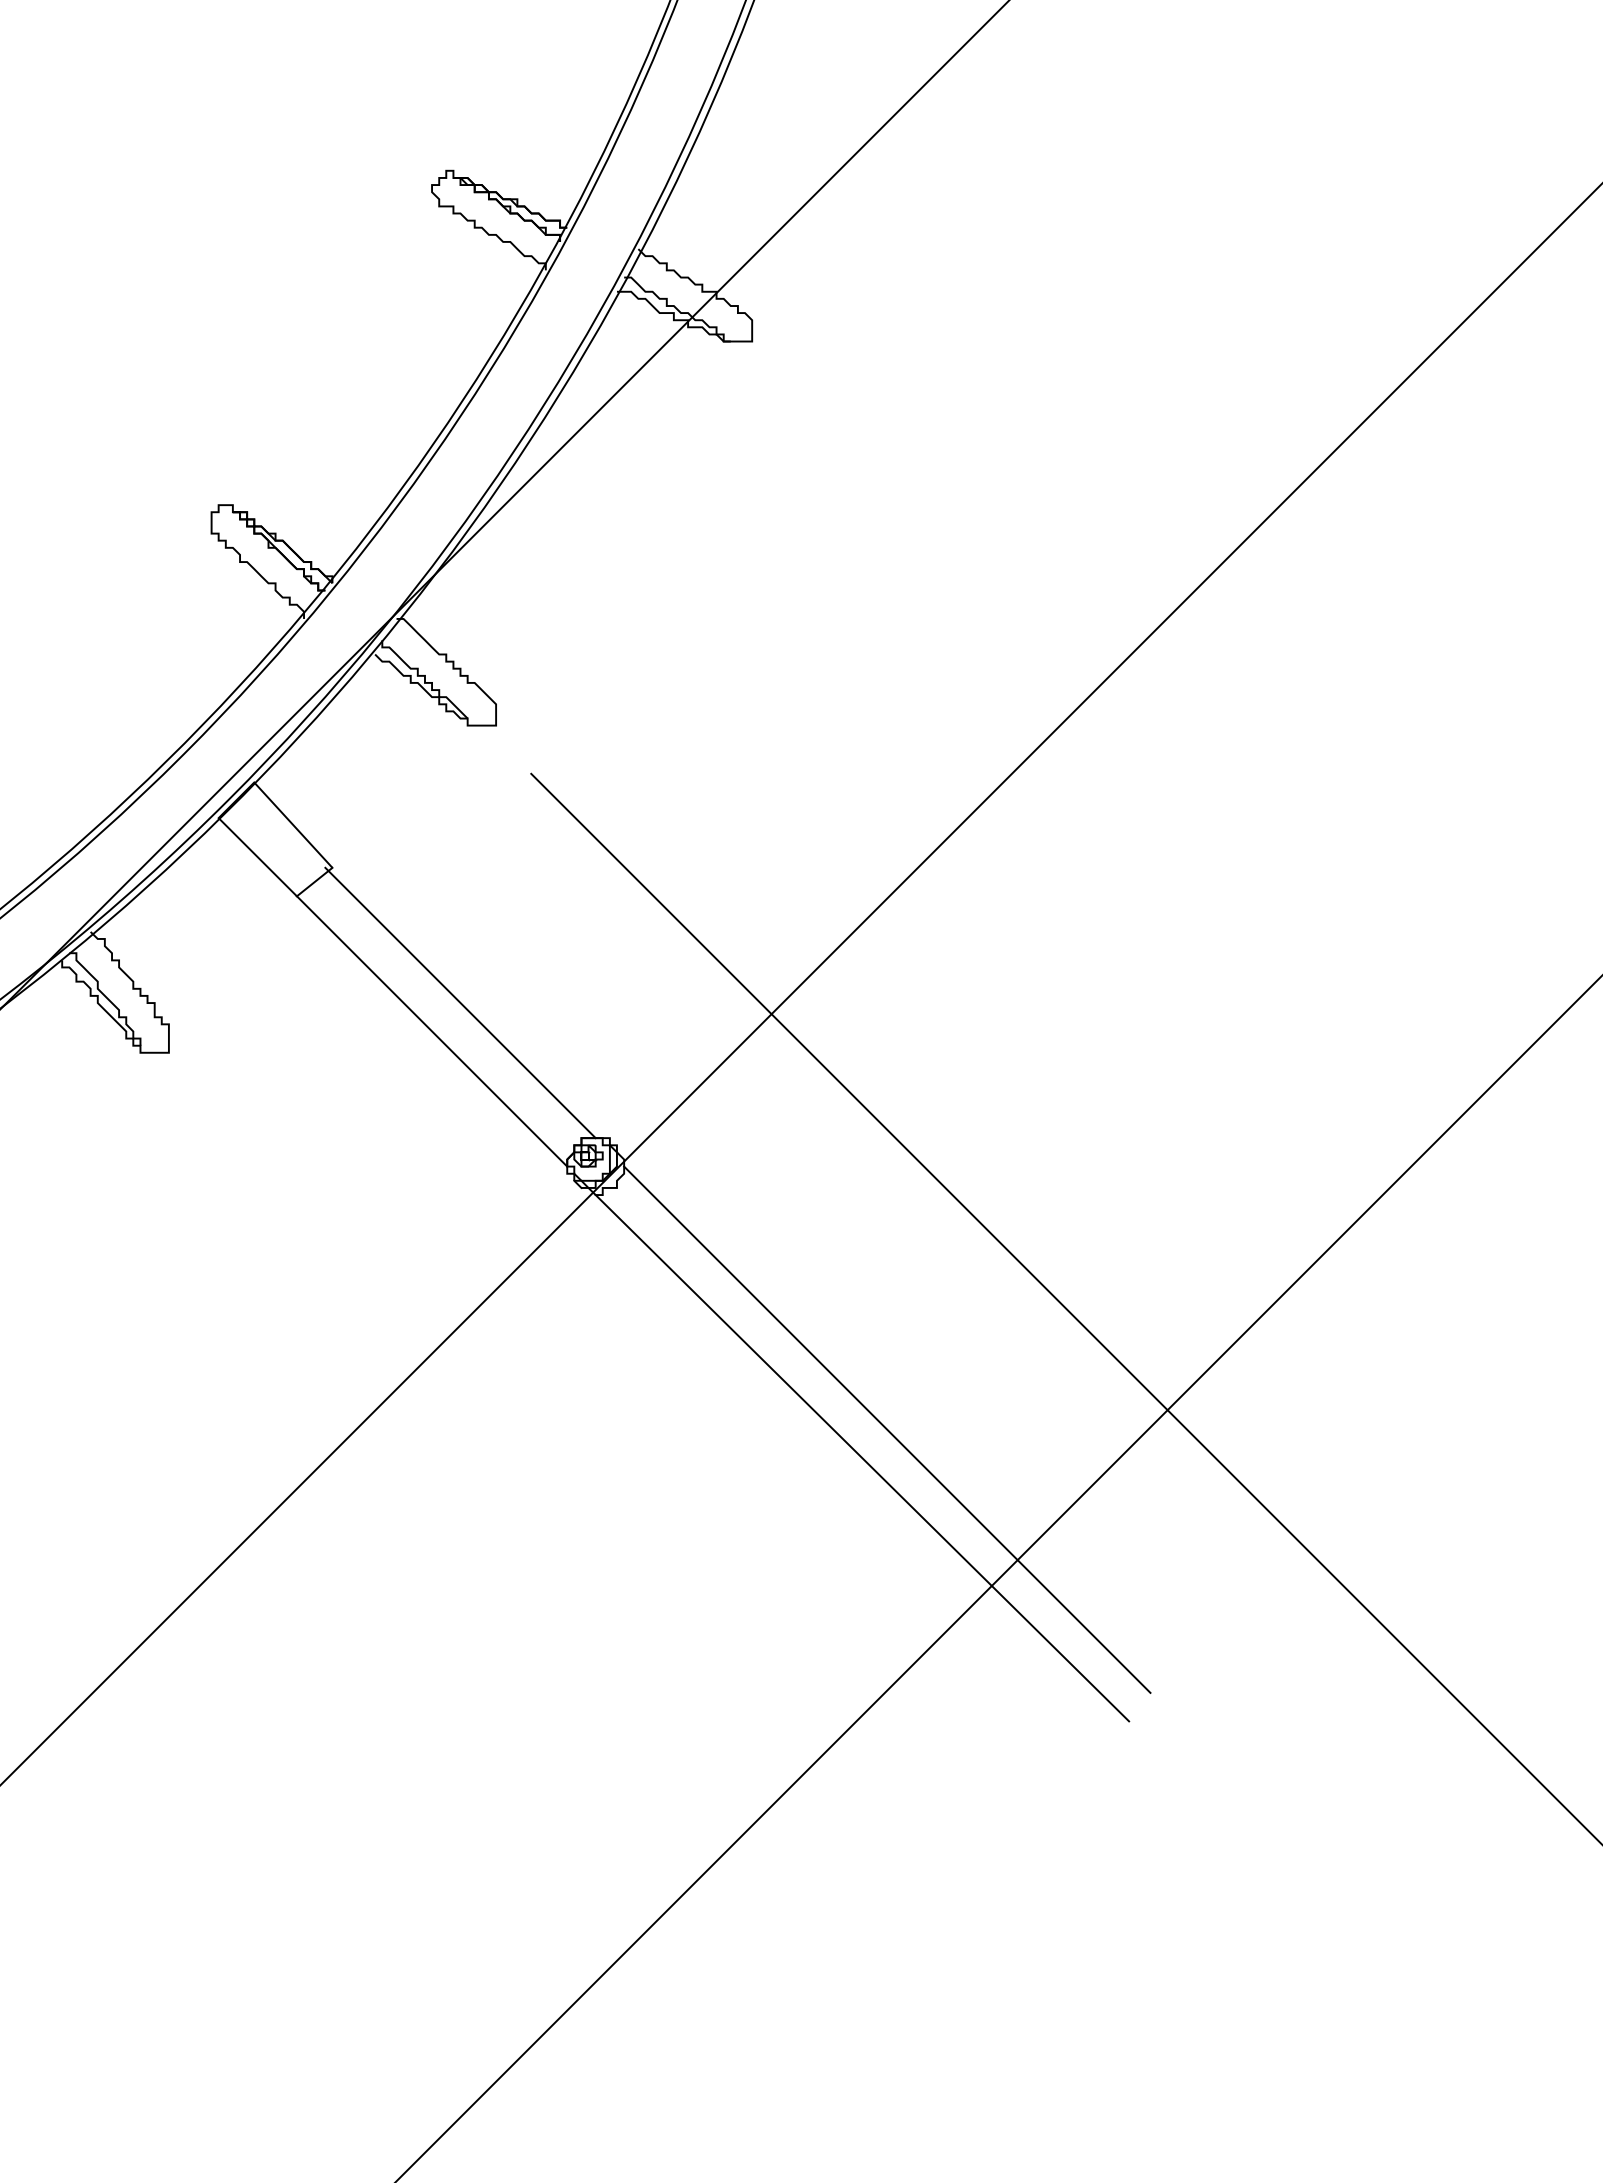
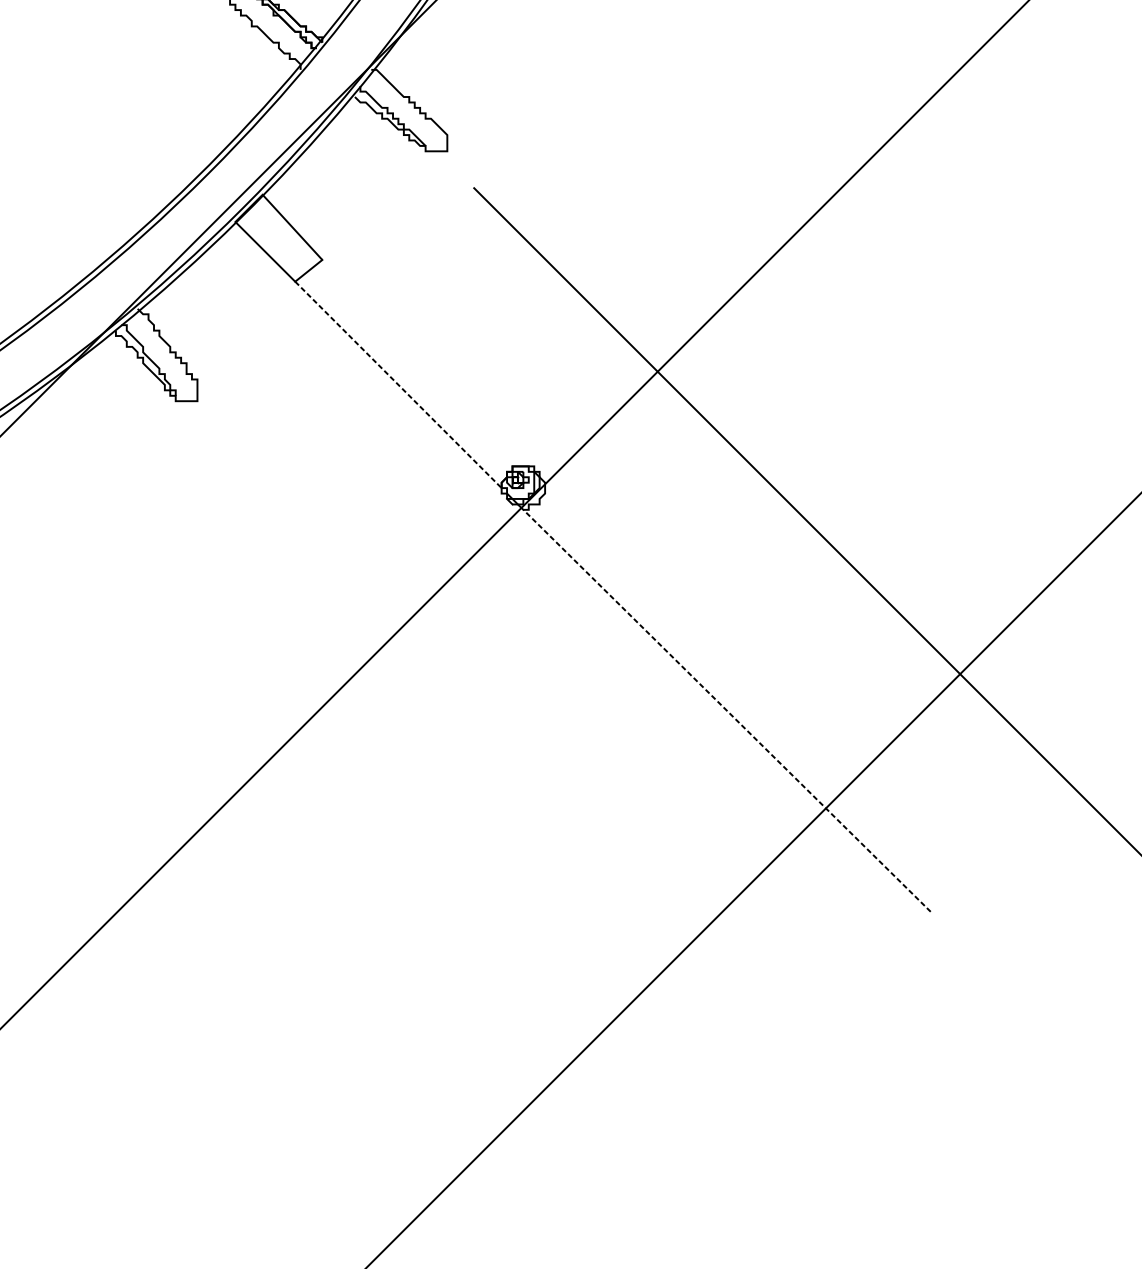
line: (460, 1002) -> (420, 362), removed
line: (432, 1031) -> (398, 384), solid -> dashed
line: (887, 1429) -> (746, 688), removed
line: (862, 1458) -> (727, 711), solid -> dashed

